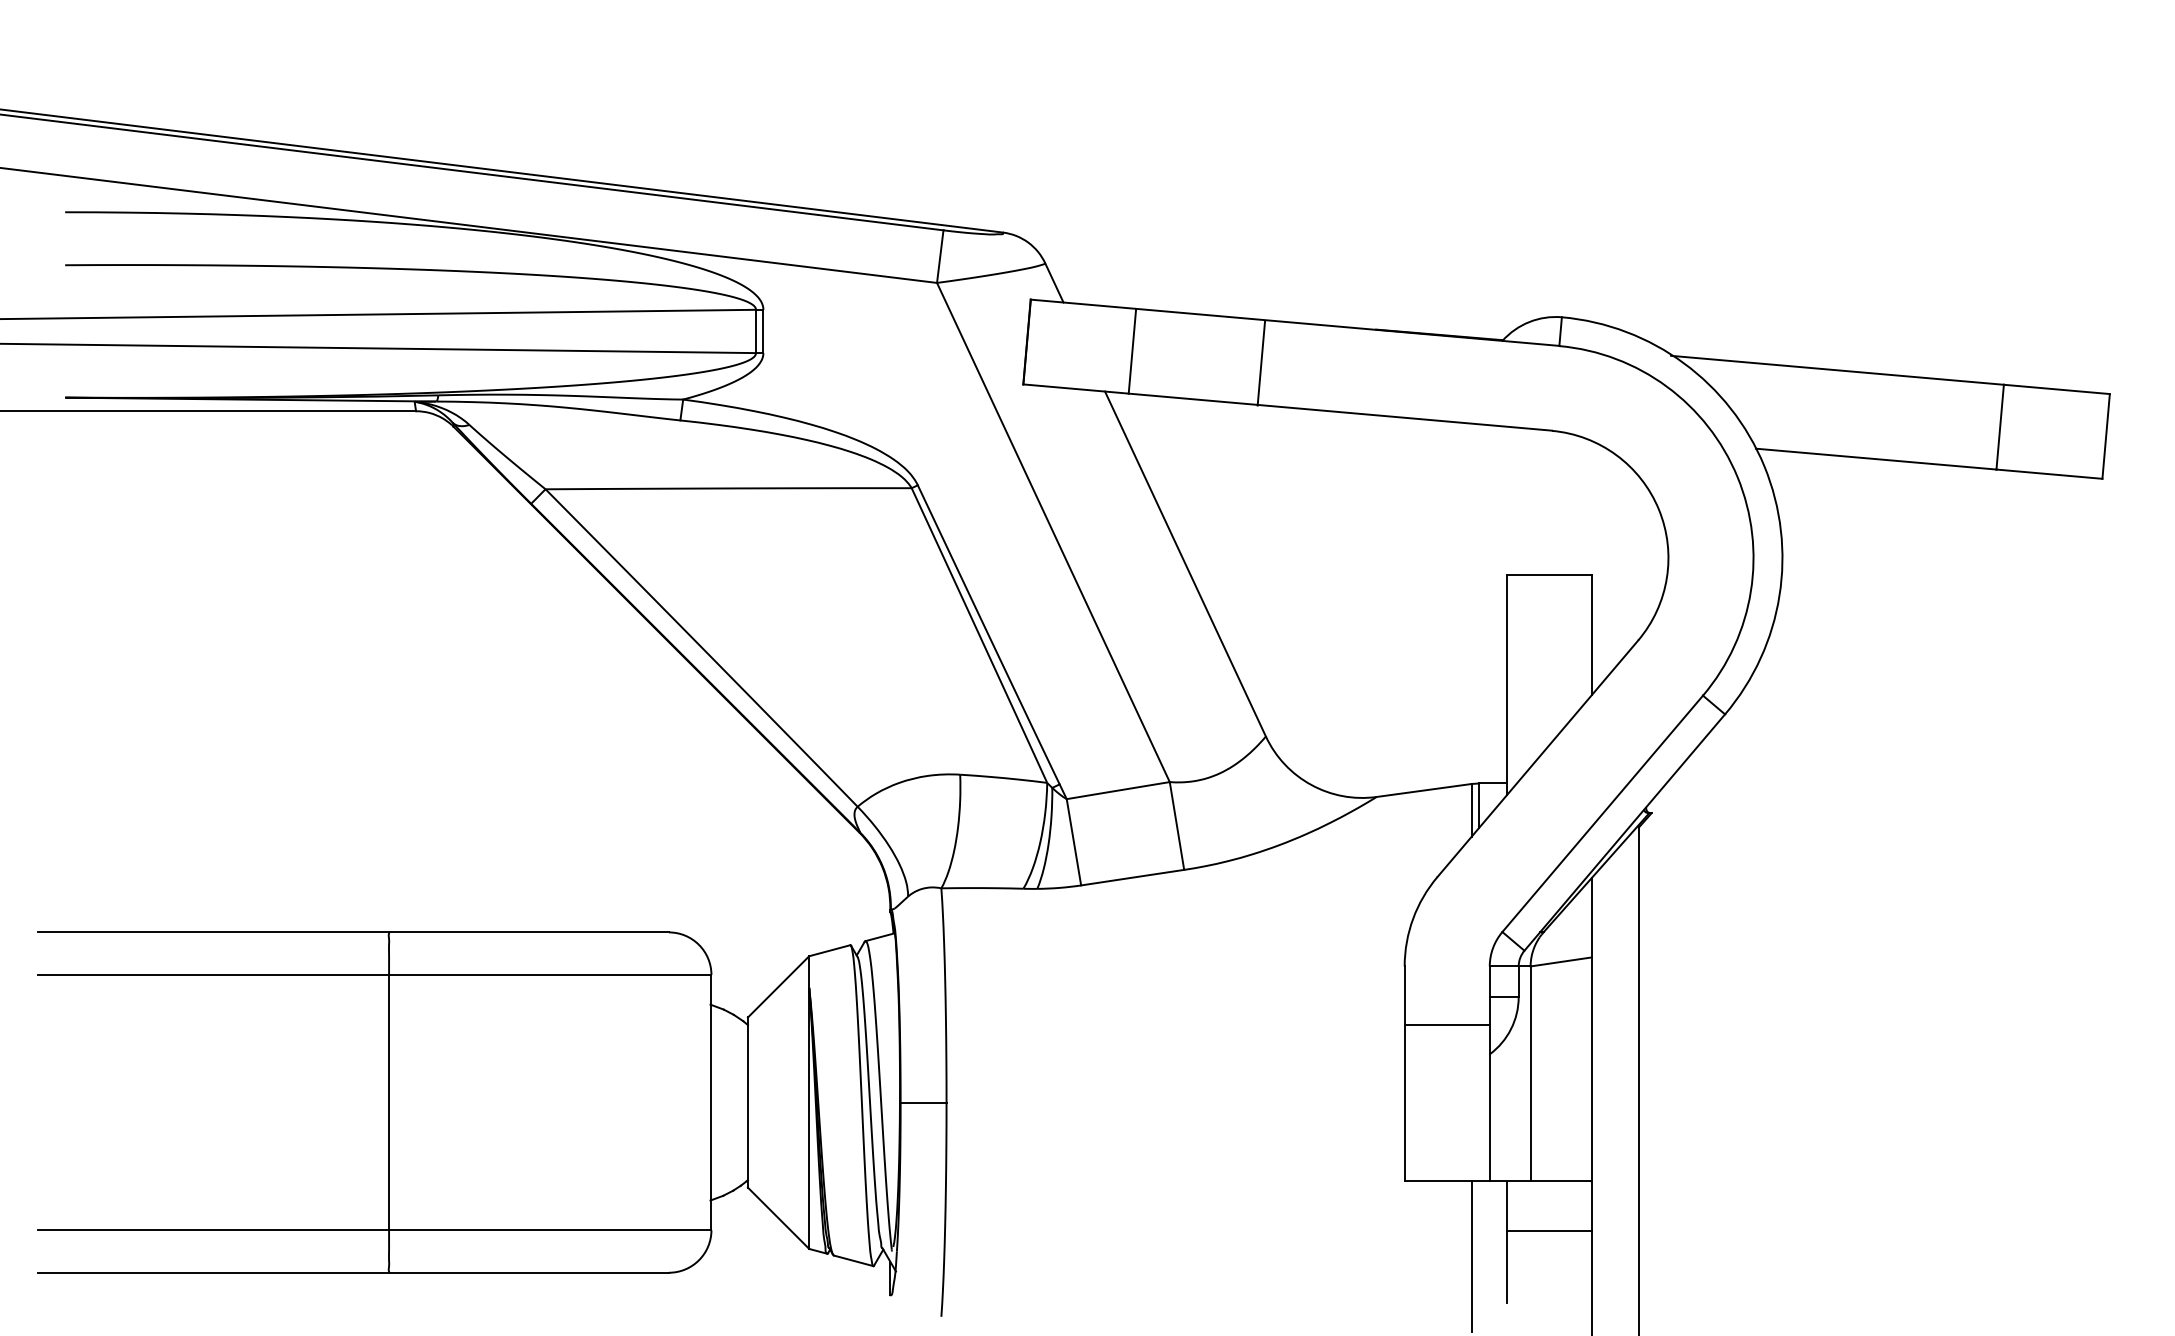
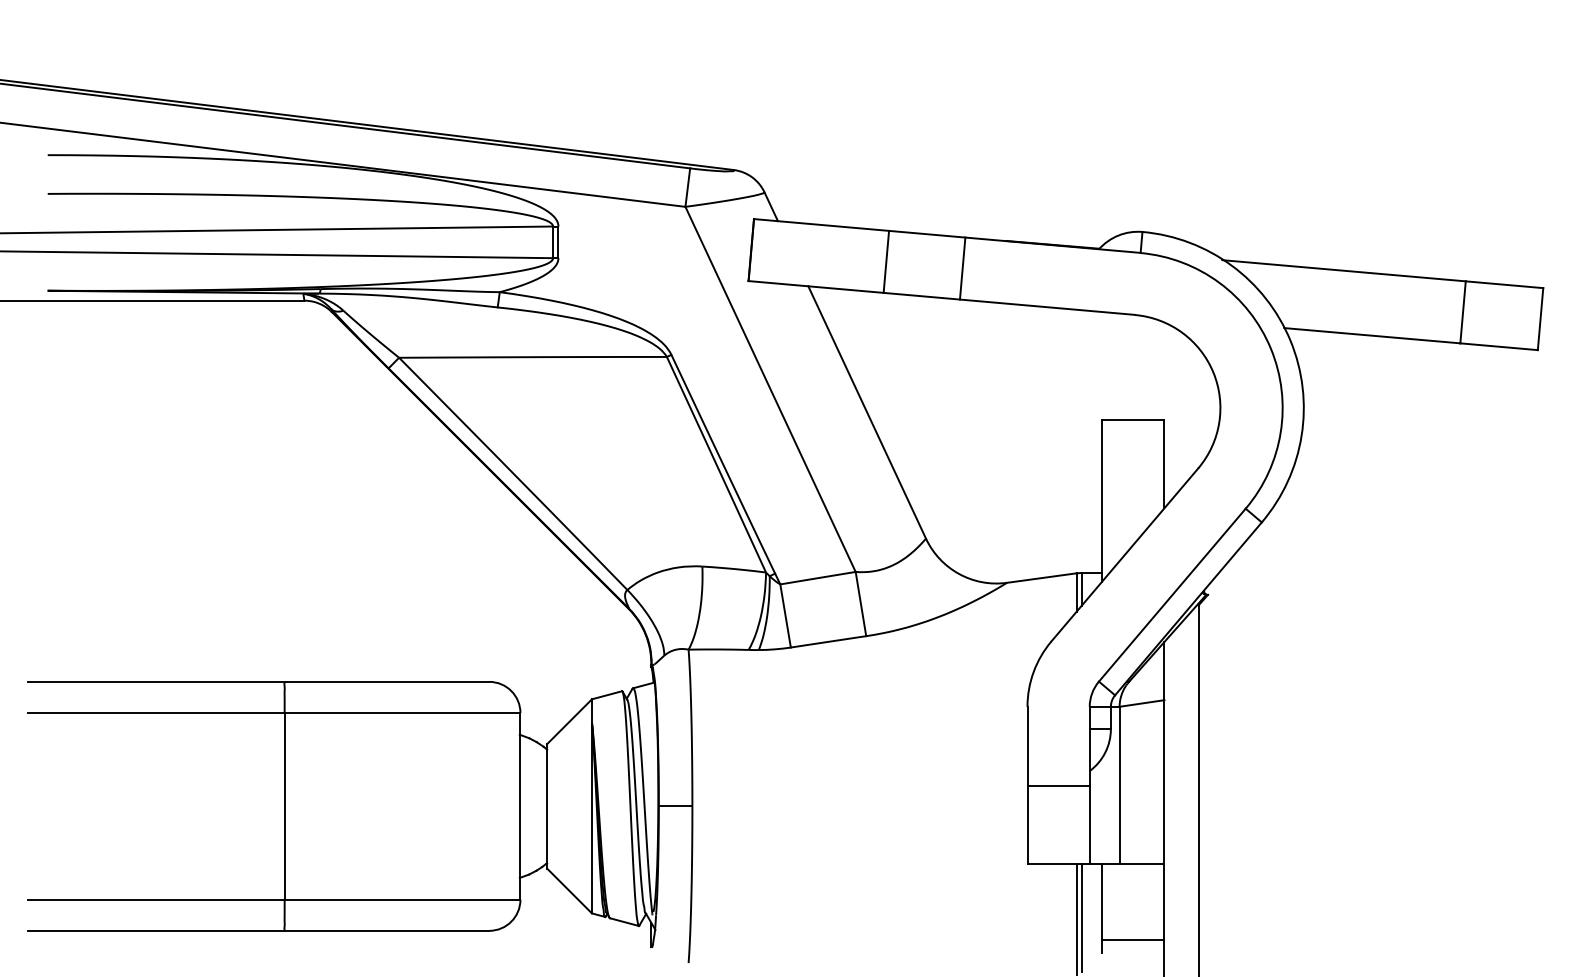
line: (1132, 350) -> (886, 261), moved
line: (1261, 363) -> (962, 268), moved
line: (1447, 1024) -> (1058, 786), moved
line: (1549, 1231) -> (1133, 940), moved
line: (1478, 1254) -> (1081, 917), added

